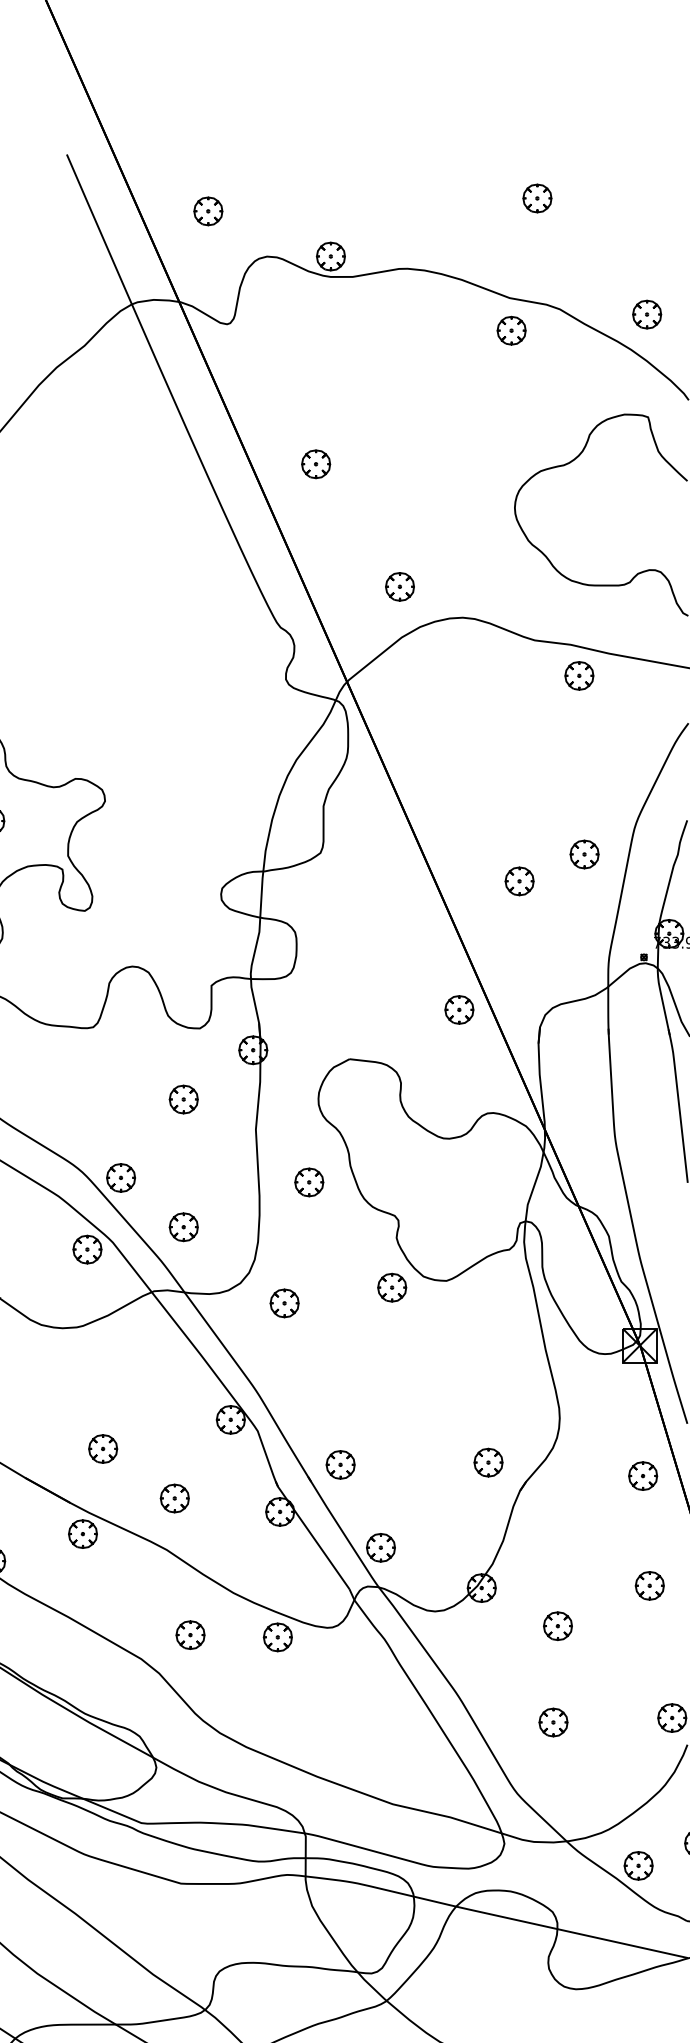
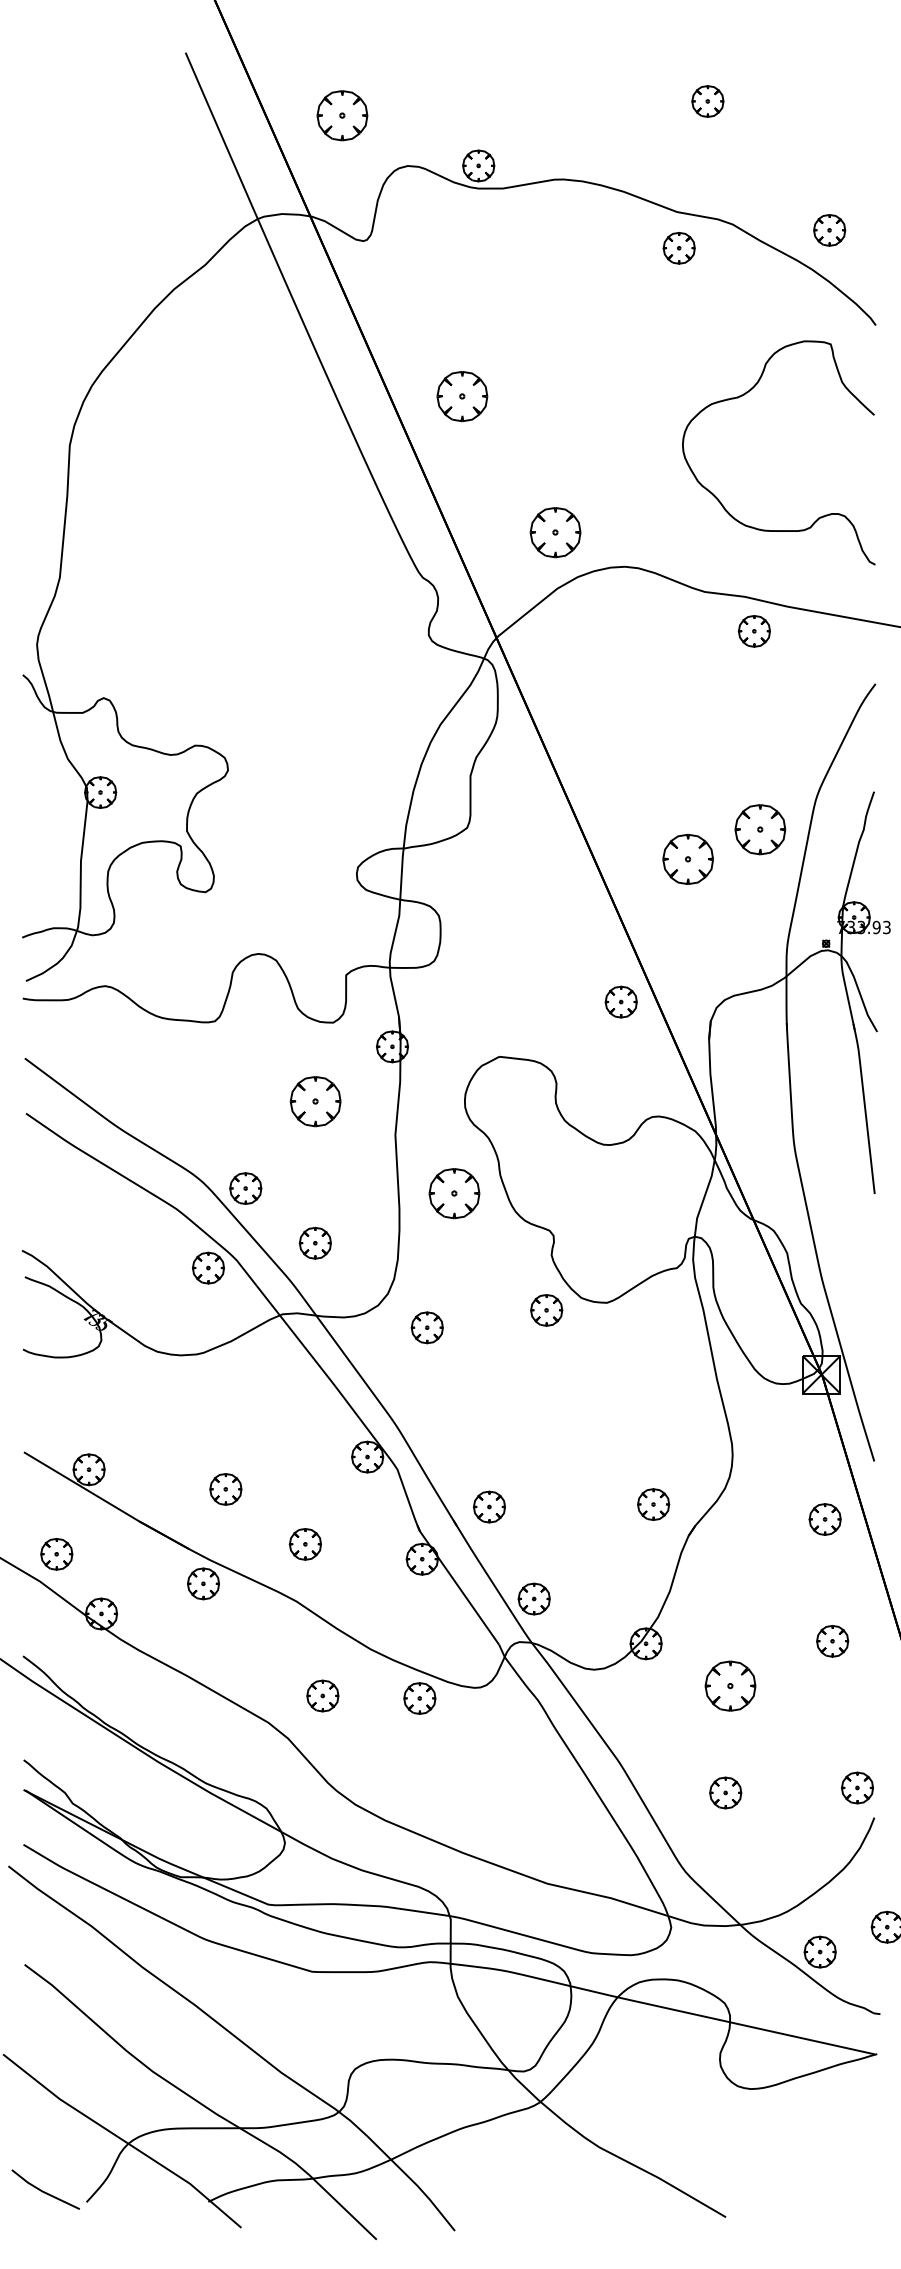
part: (208, 211) -> (342, 115), size x1.6
part: (315, 464) -> (461, 396), size x1.6
part: (399, 586) -> (554, 532), size x1.6
part: (583, 854) -> (759, 829), size x1.6
part: (519, 881) -> (687, 859), size x1.6
part: (183, 1099) -> (314, 1101), size x1.6
part: (309, 1182) -> (454, 1193), size x1.6
part: (557, 1625) -> (730, 1685), size x1.6

